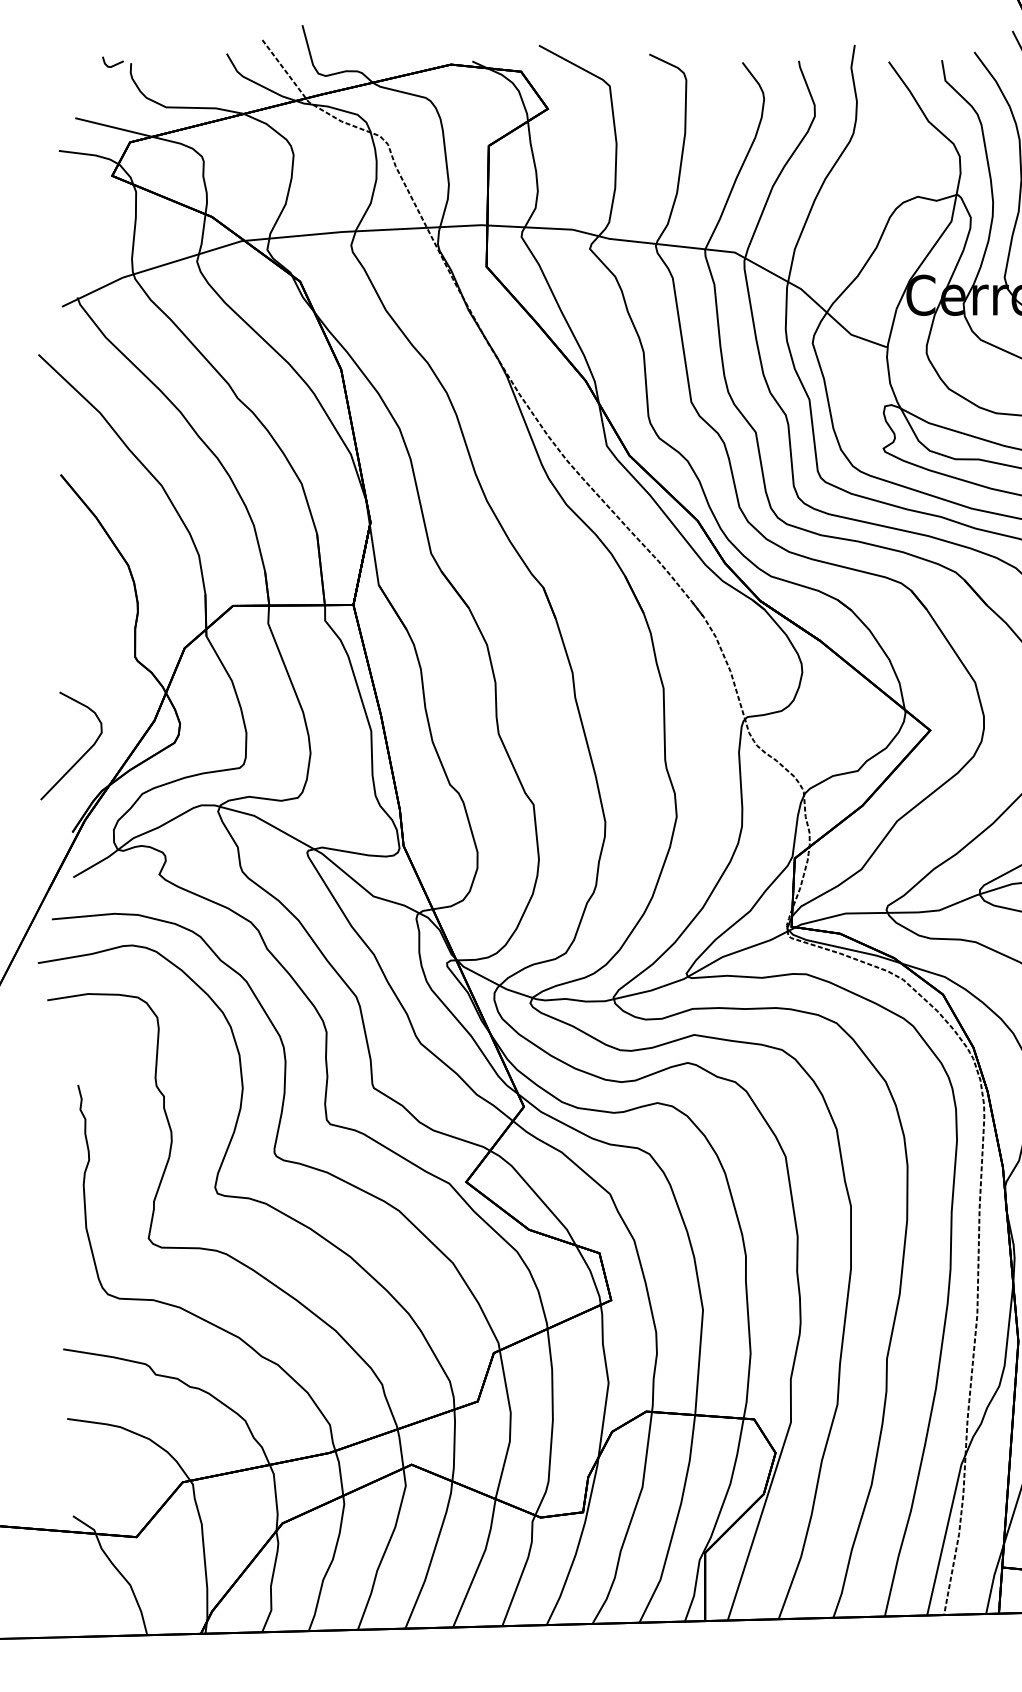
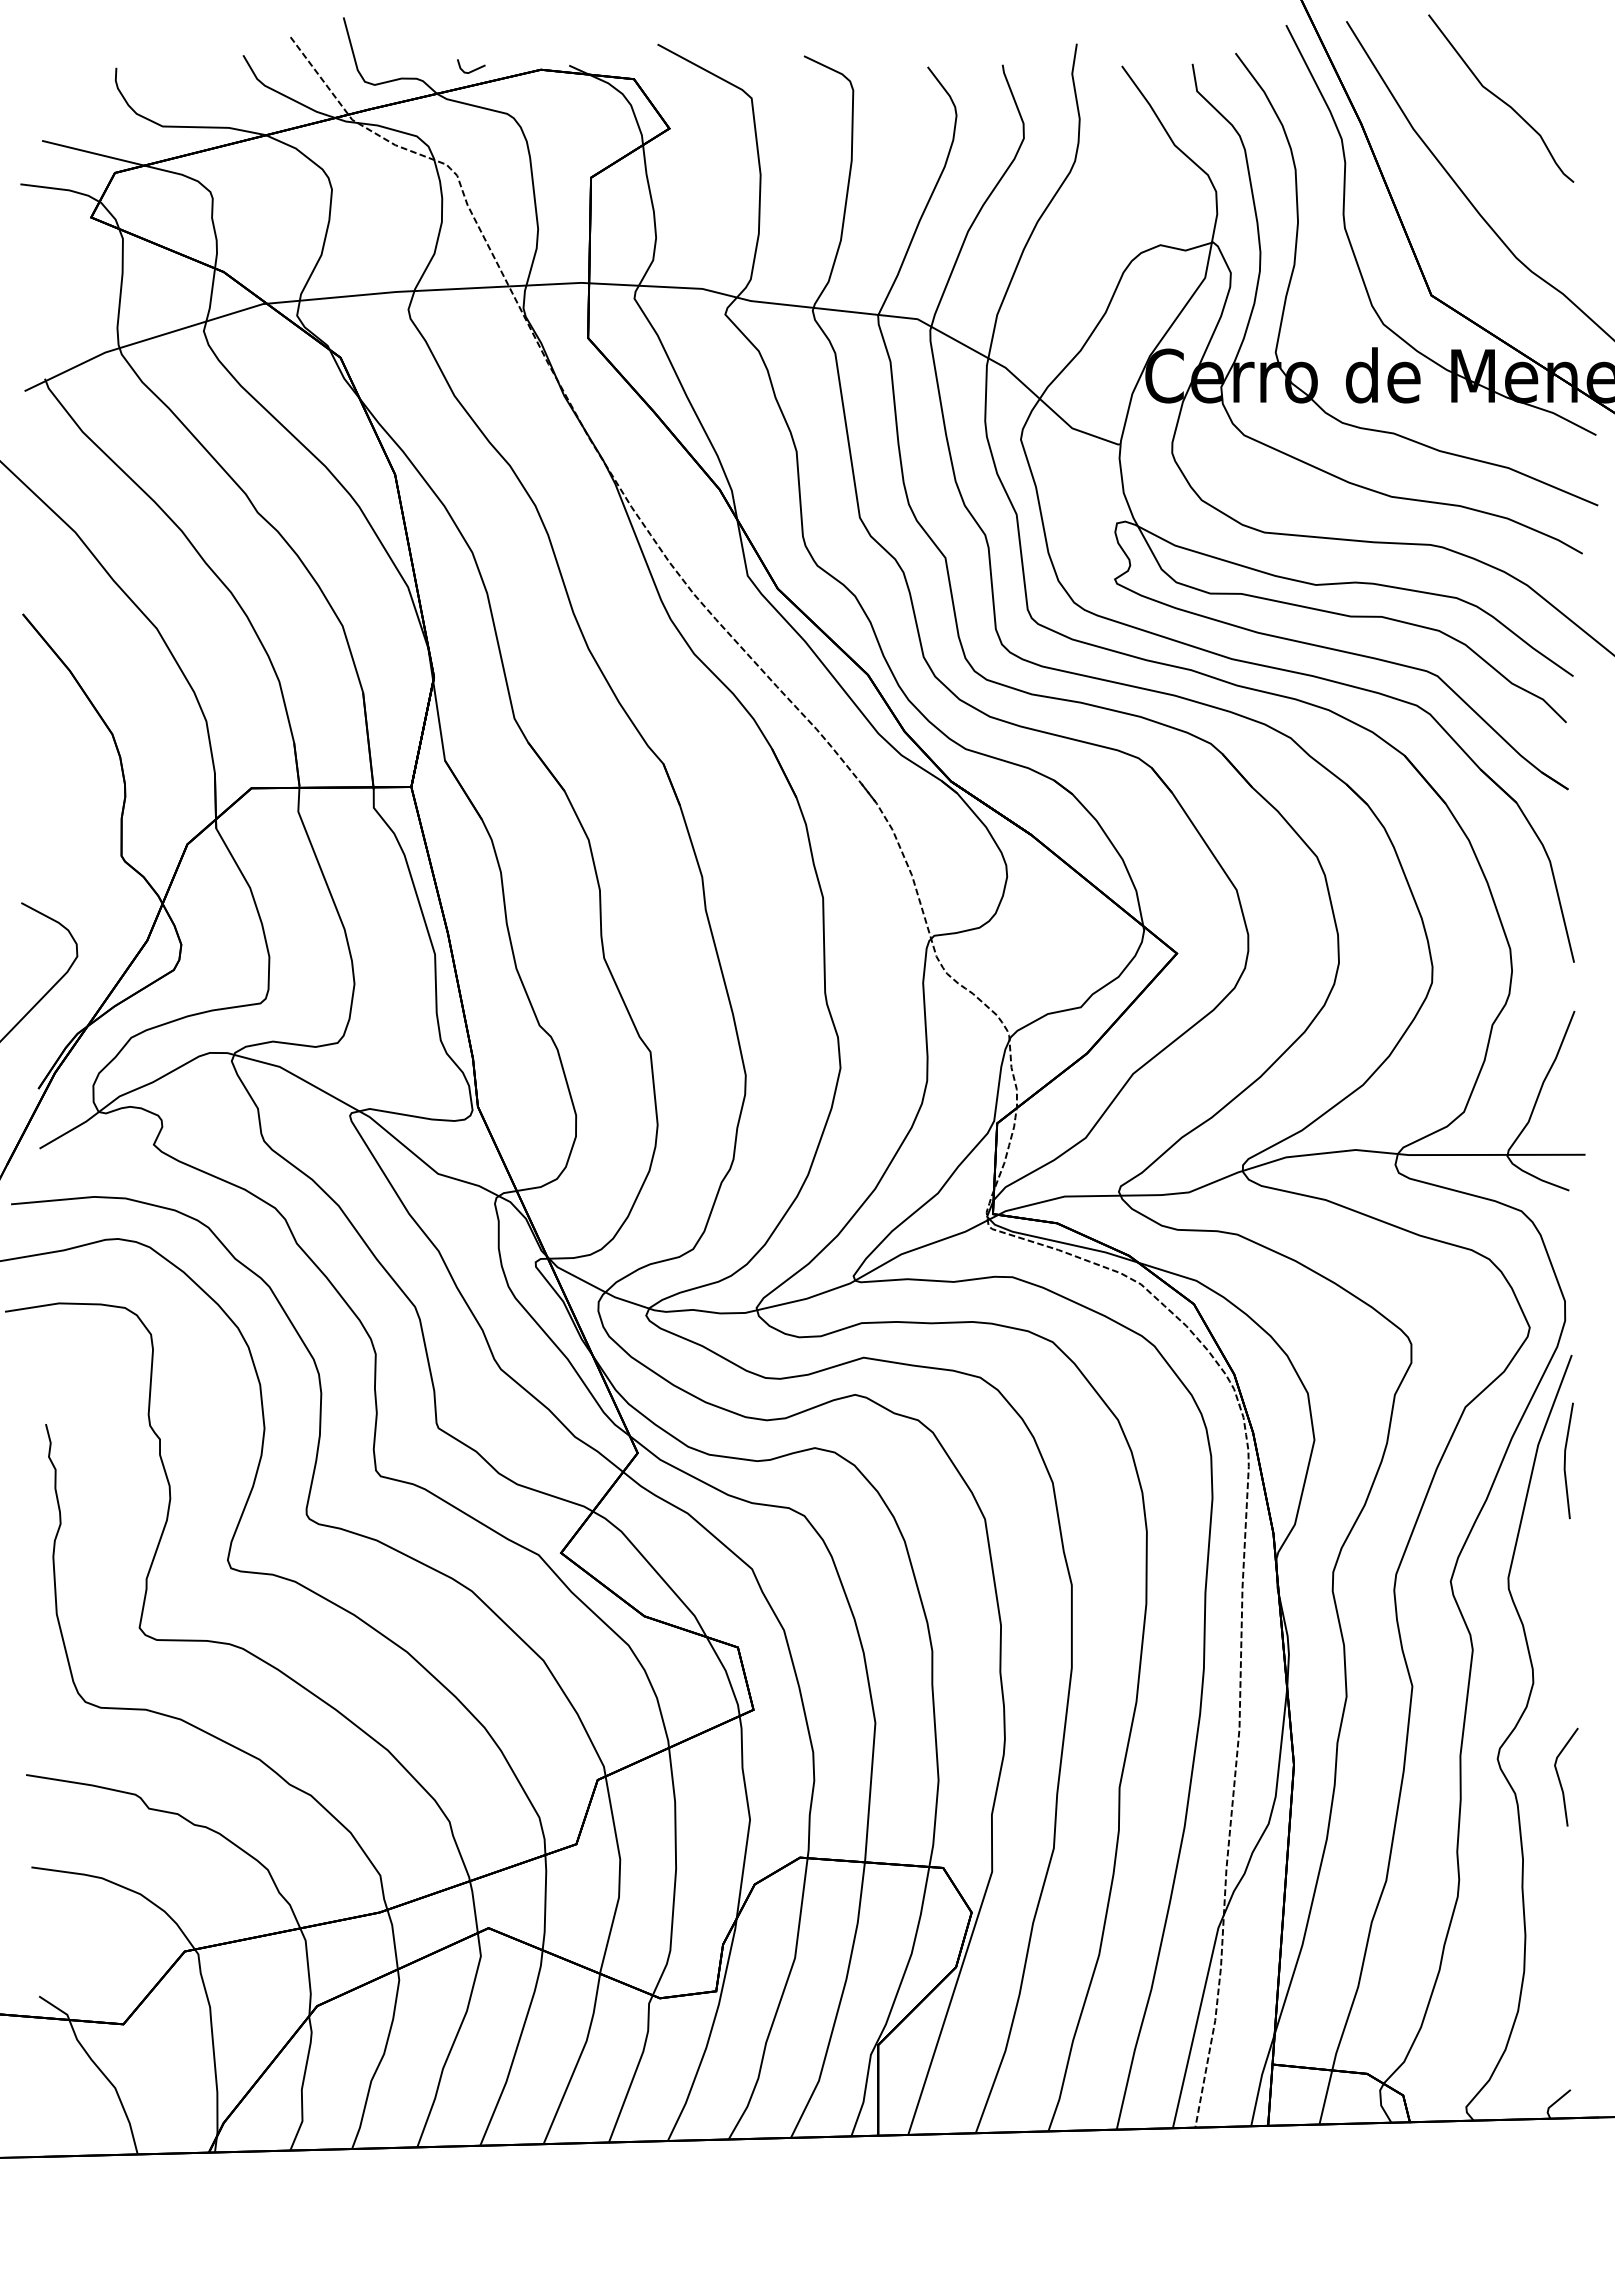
line: (114, 64) -> (473, 69), moved

